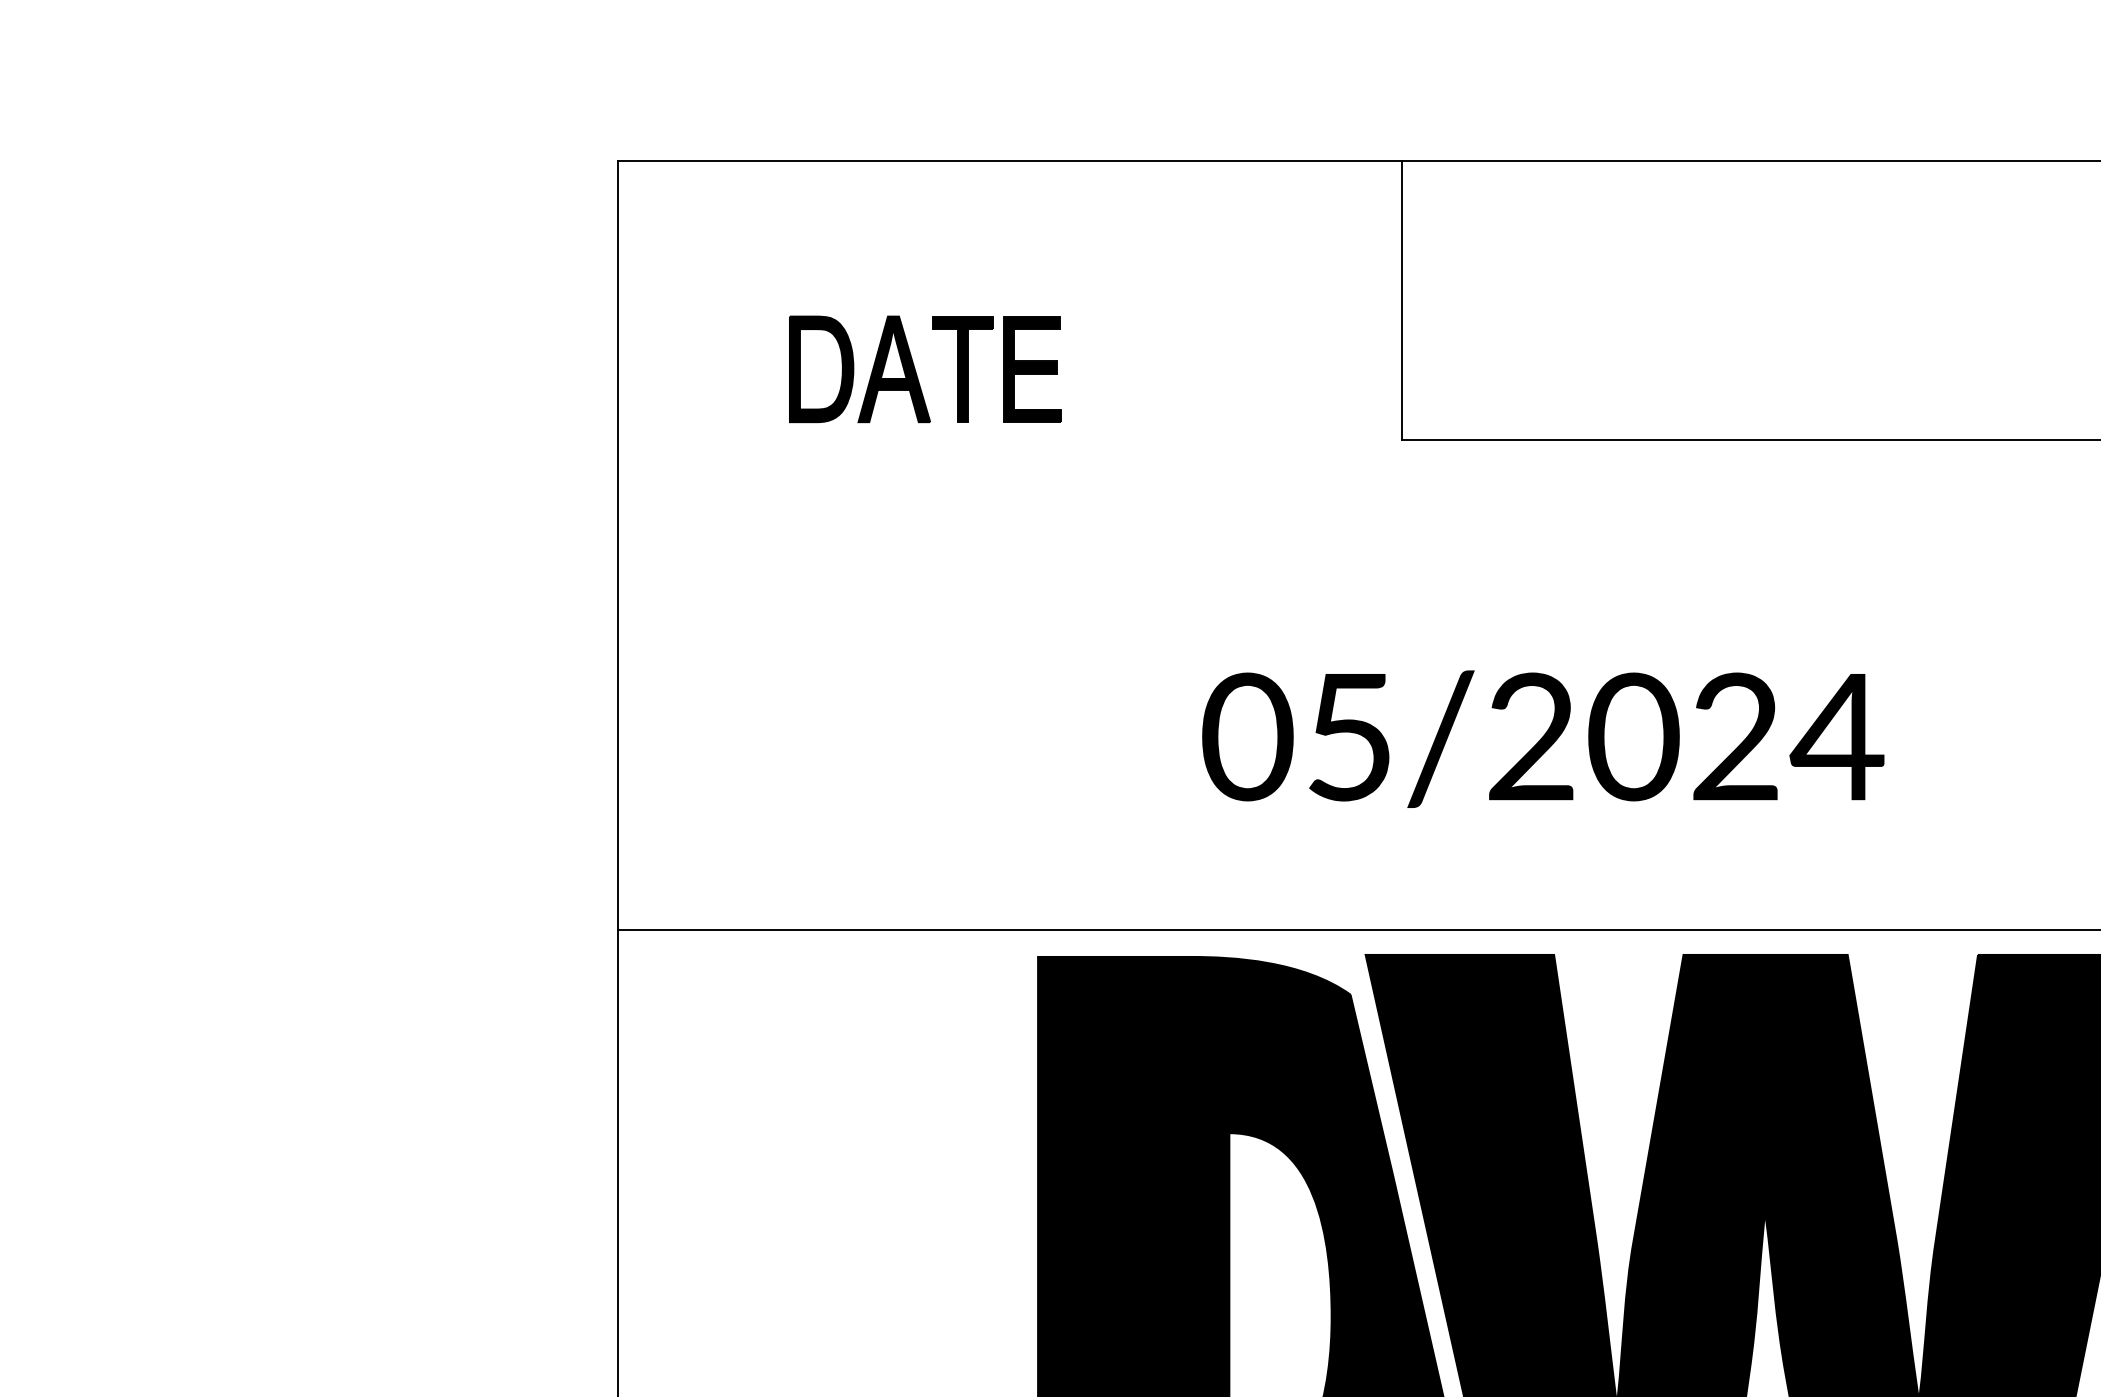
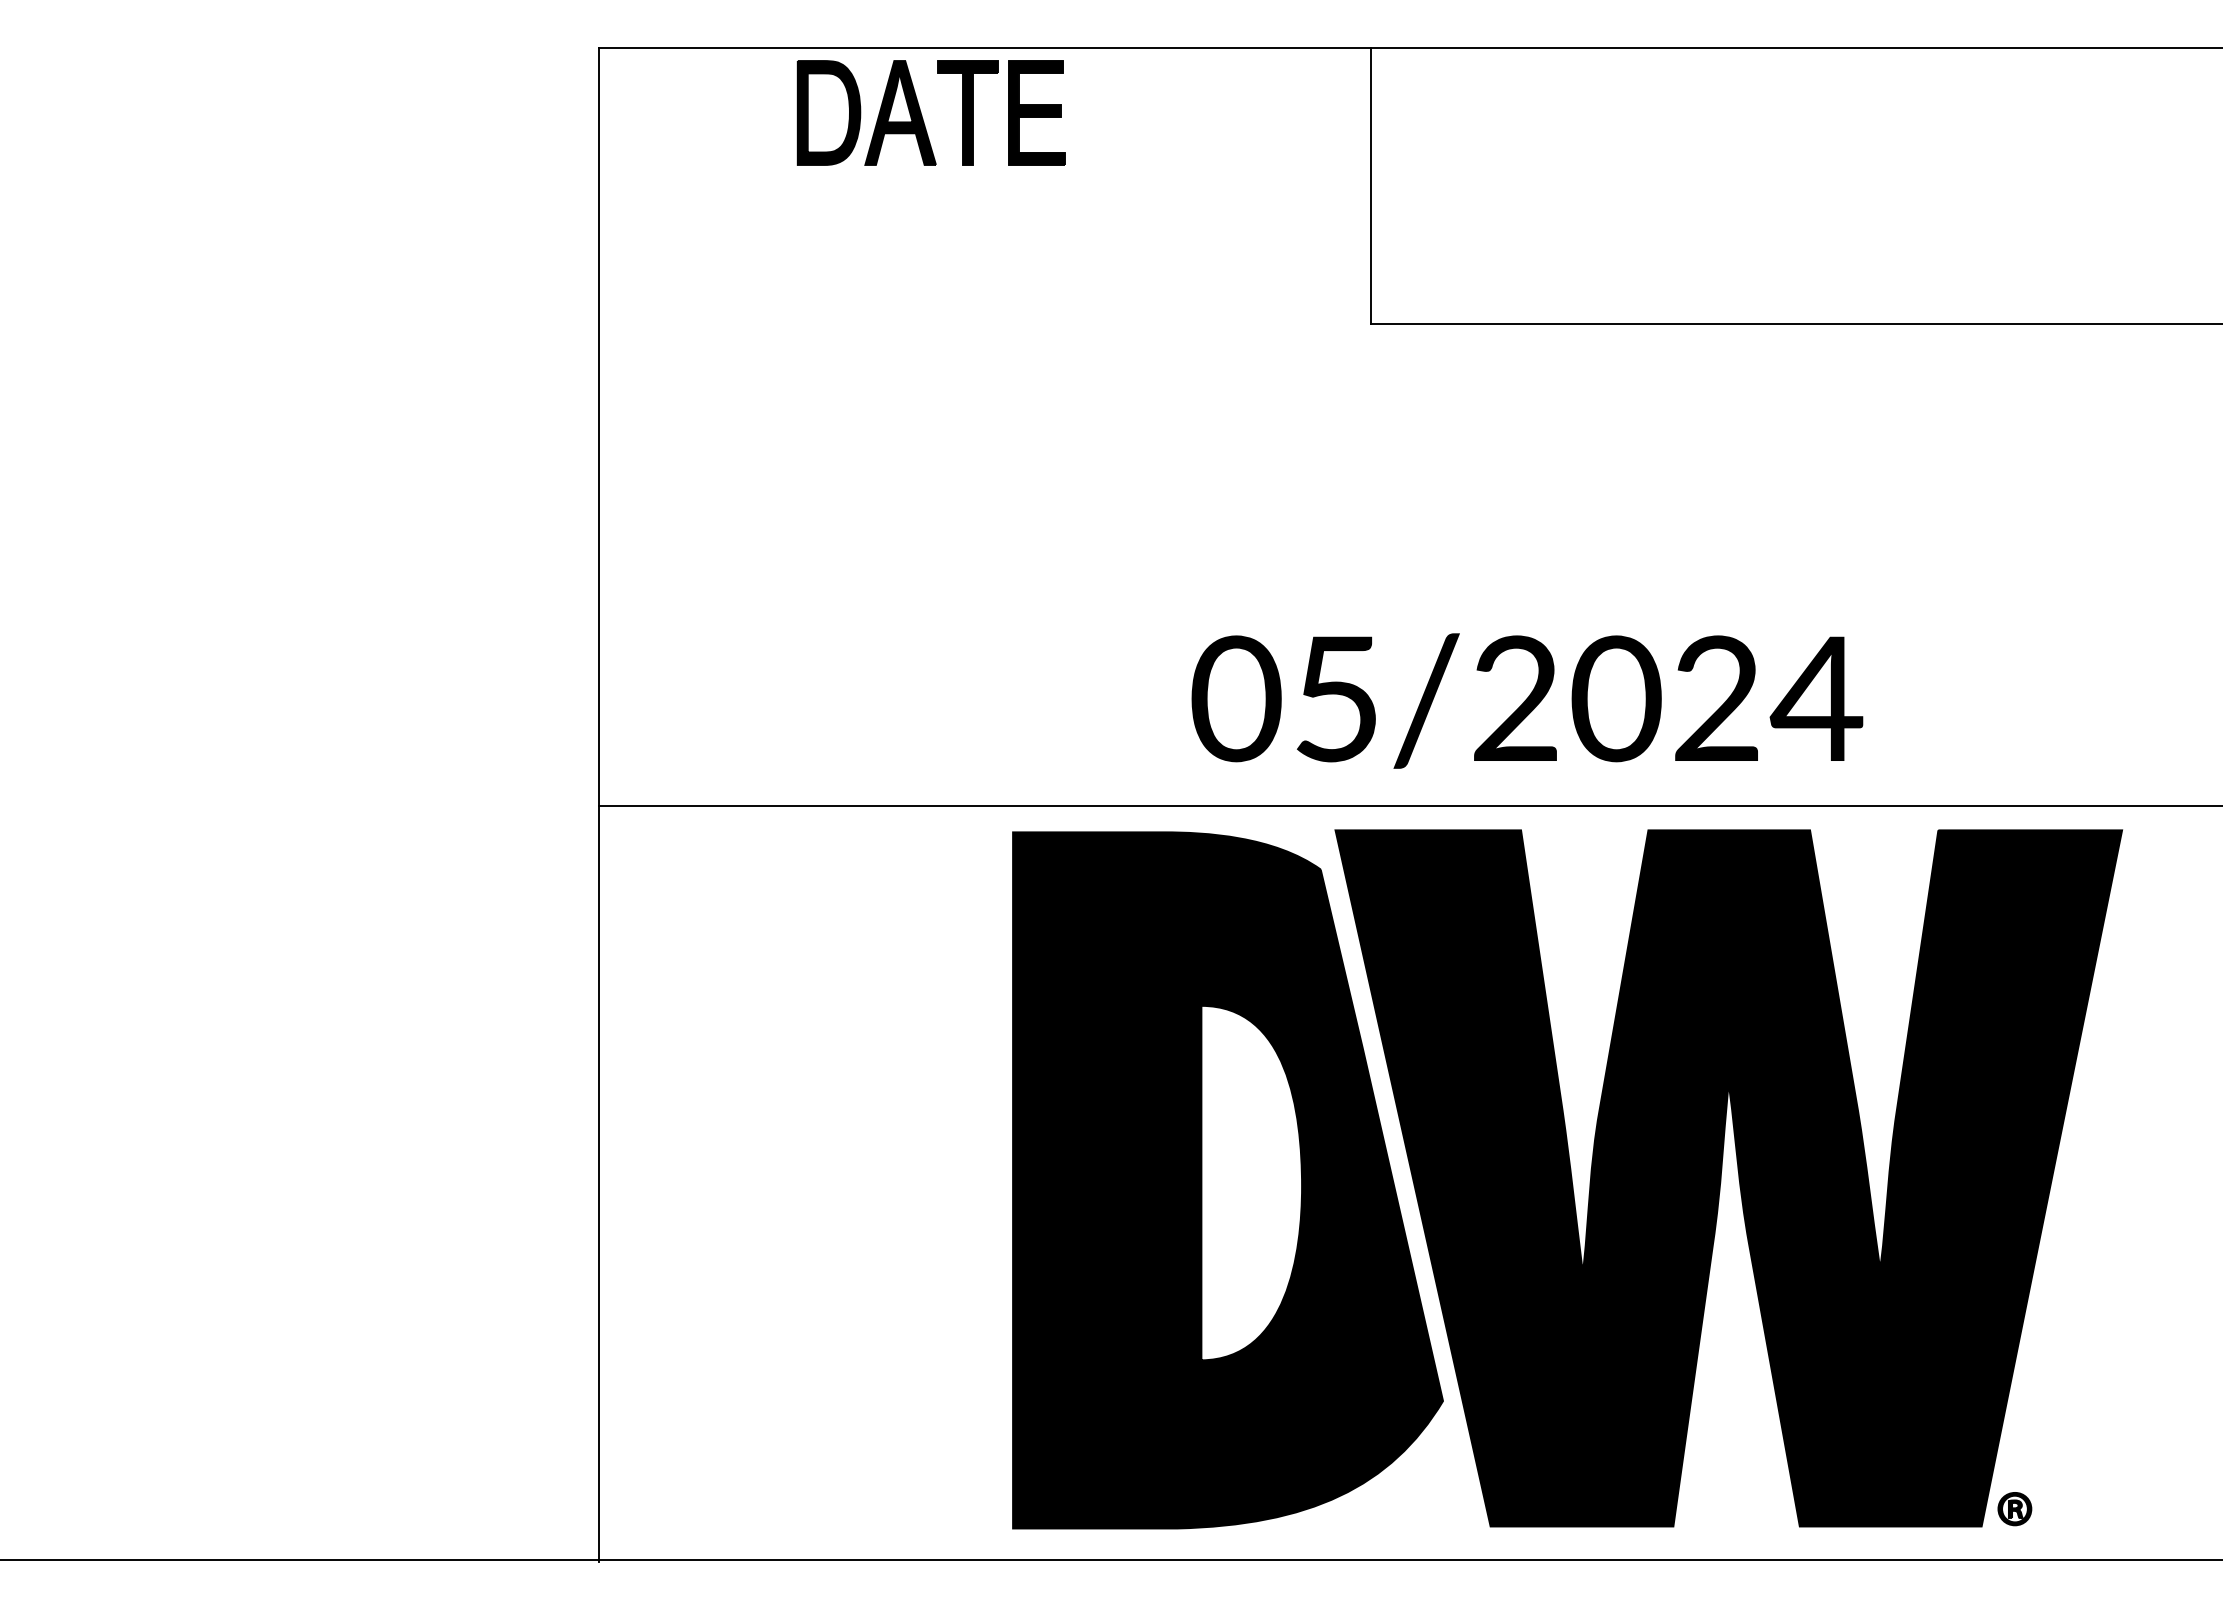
part: (916, 371) -> (922, 115), moved
text: (1543, 738) -> (1527, 700), moved

